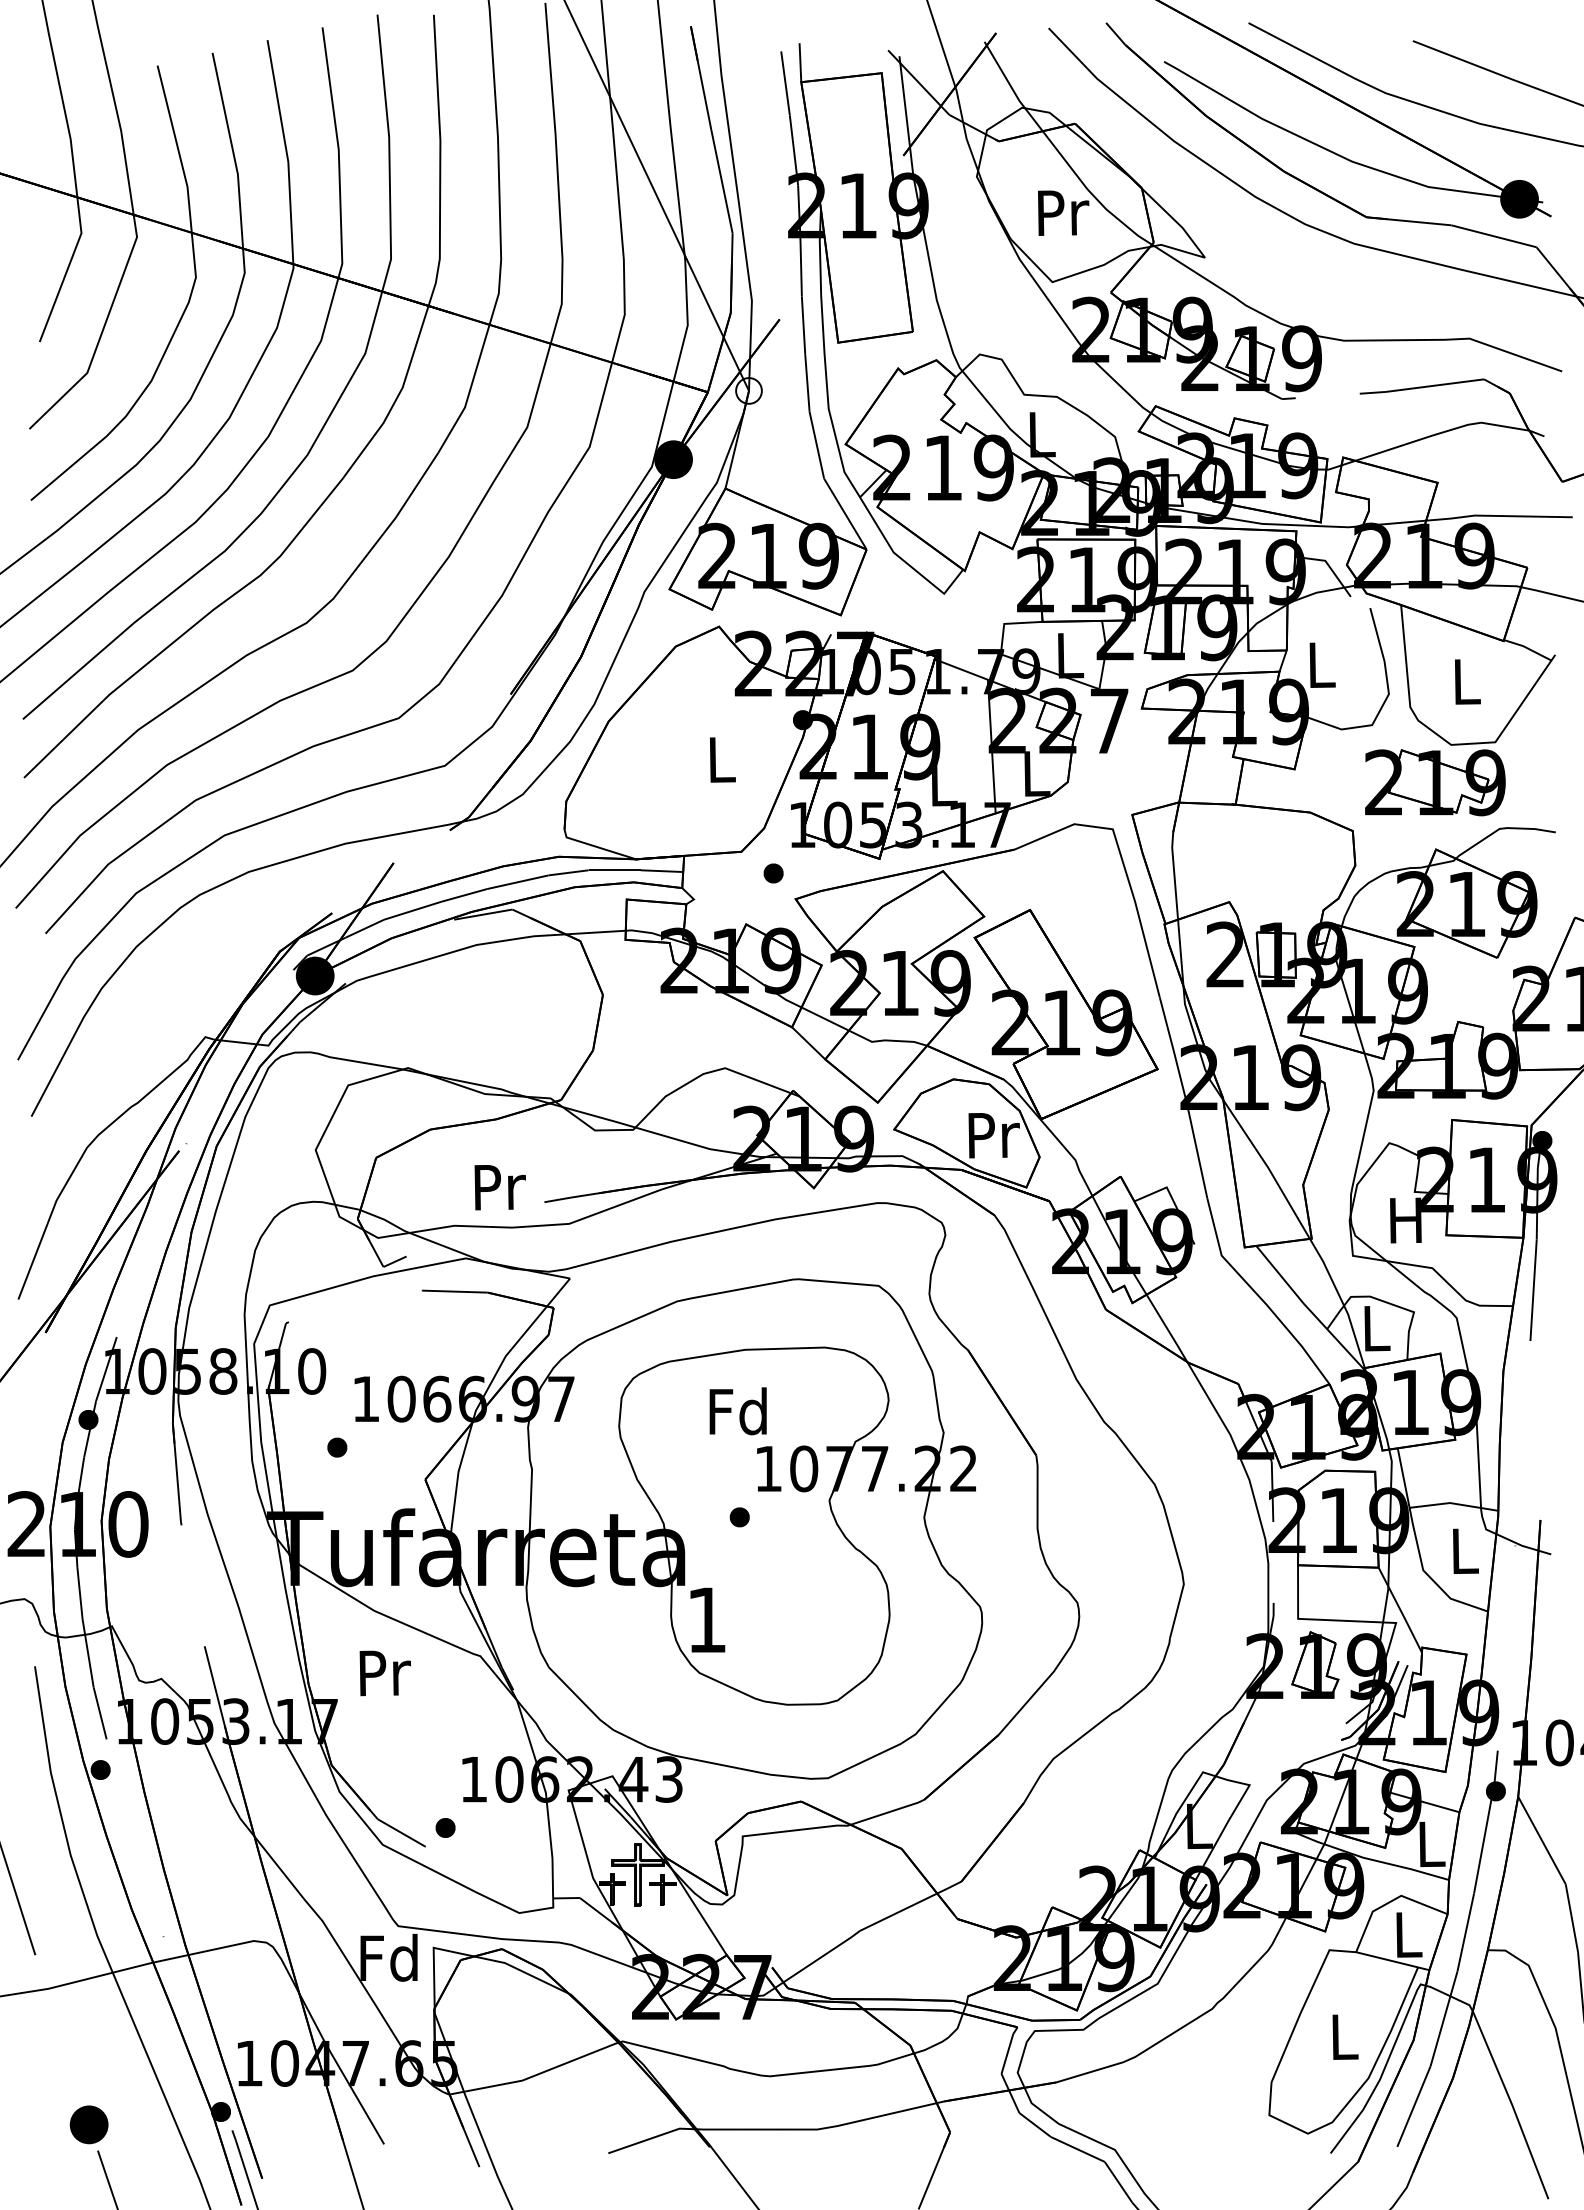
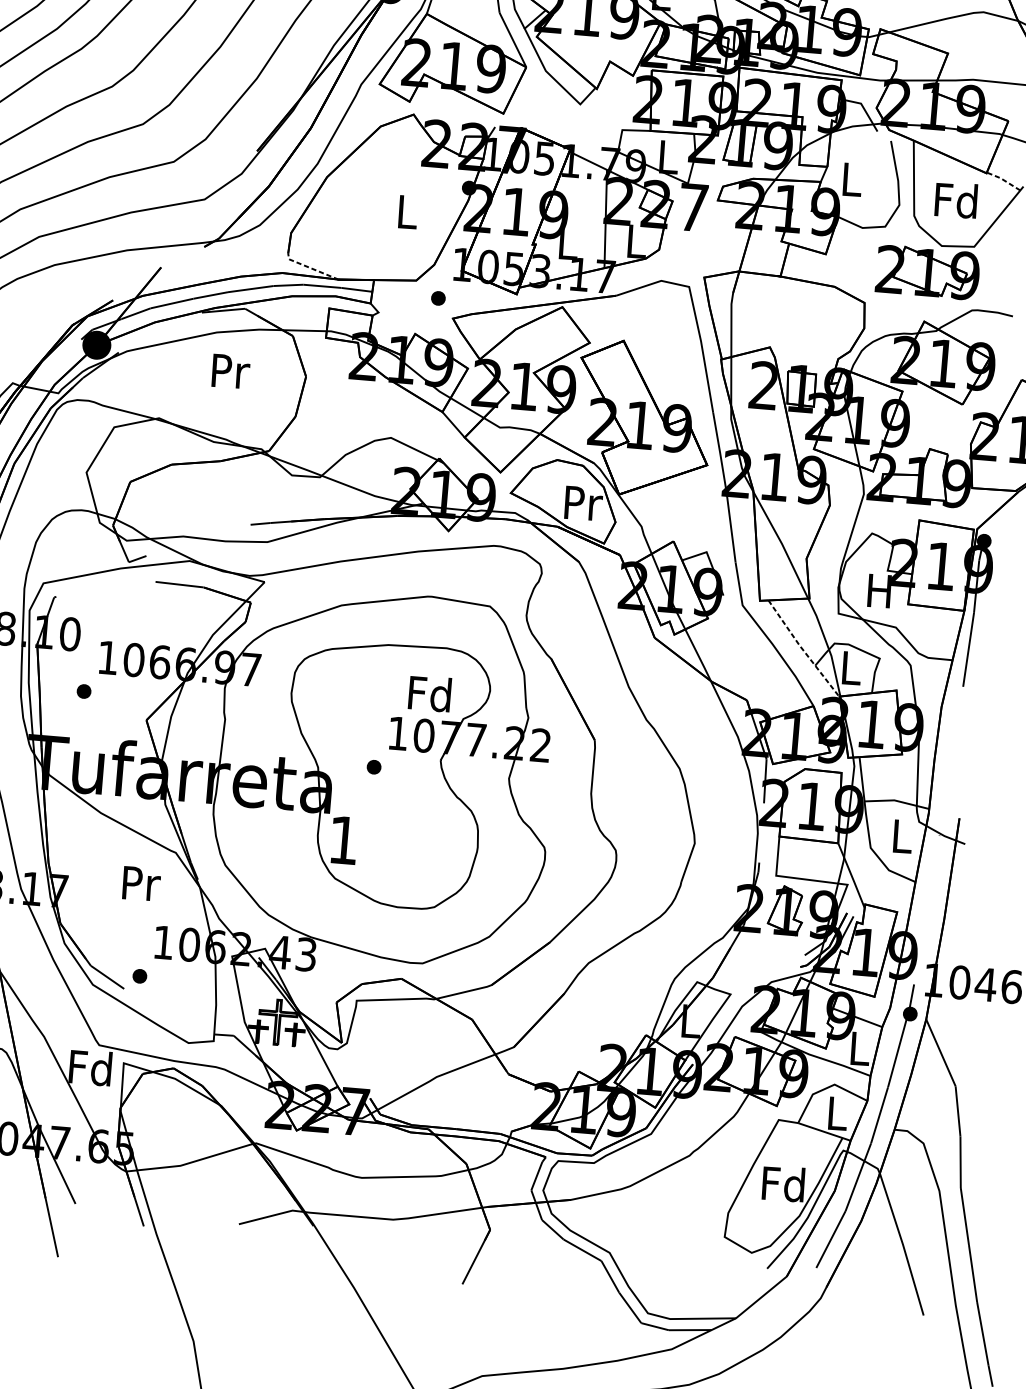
line: (1527, 648) -> (1003, 180), solid -> dashed
text: (1465, 681) -> (956, 200), L -> Fd
line: (597, 847) -> (311, 268), solid -> dashed
text: (499, 1187) -> (230, 371), moved
line: (1308, 1308) -> (802, 649), solid -> dashed
text: (737, 1411) -> (429, 693), moved
text: (384, 1673) -> (140, 884), moved
text: (1343, 2036) -> (783, 1183), L -> Fd

